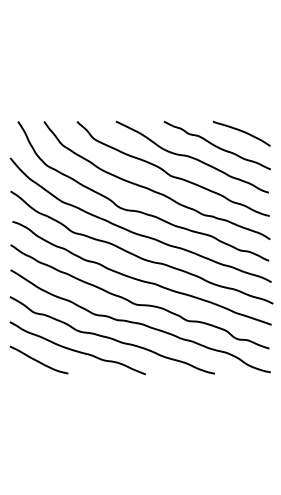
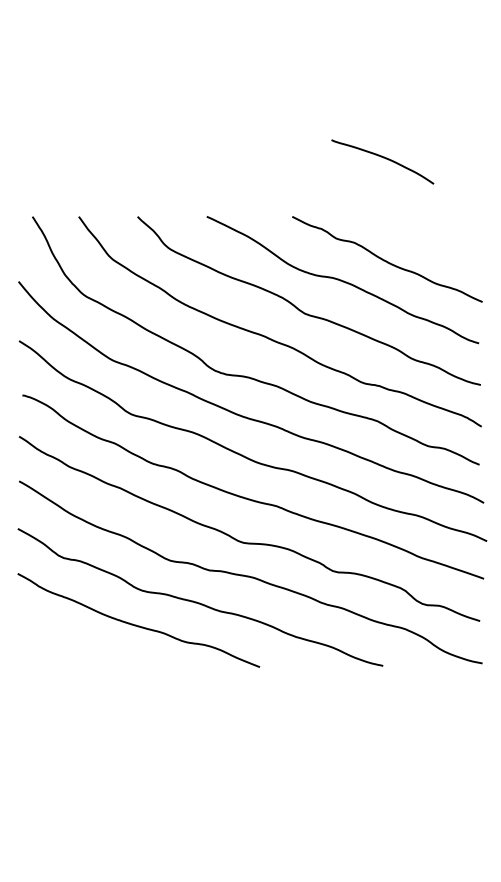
curve: (242, 132) -> (384, 159), moved
curve: (38, 360) -> (68, 642), removed

